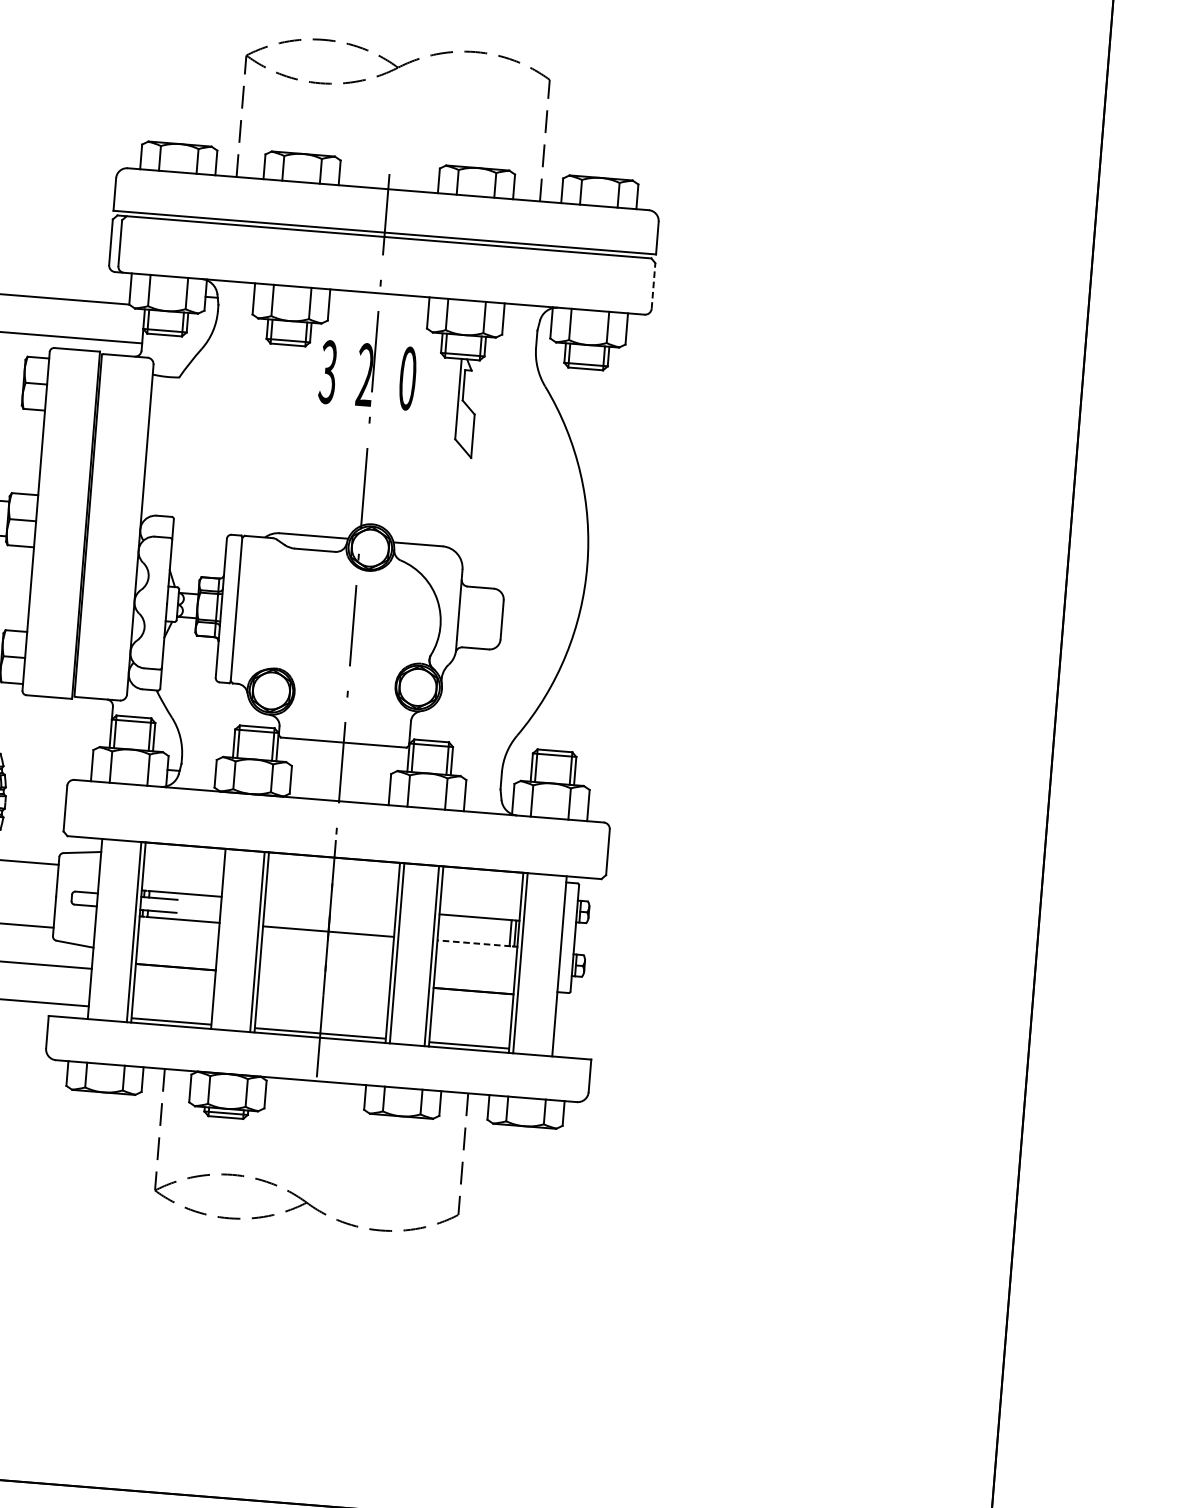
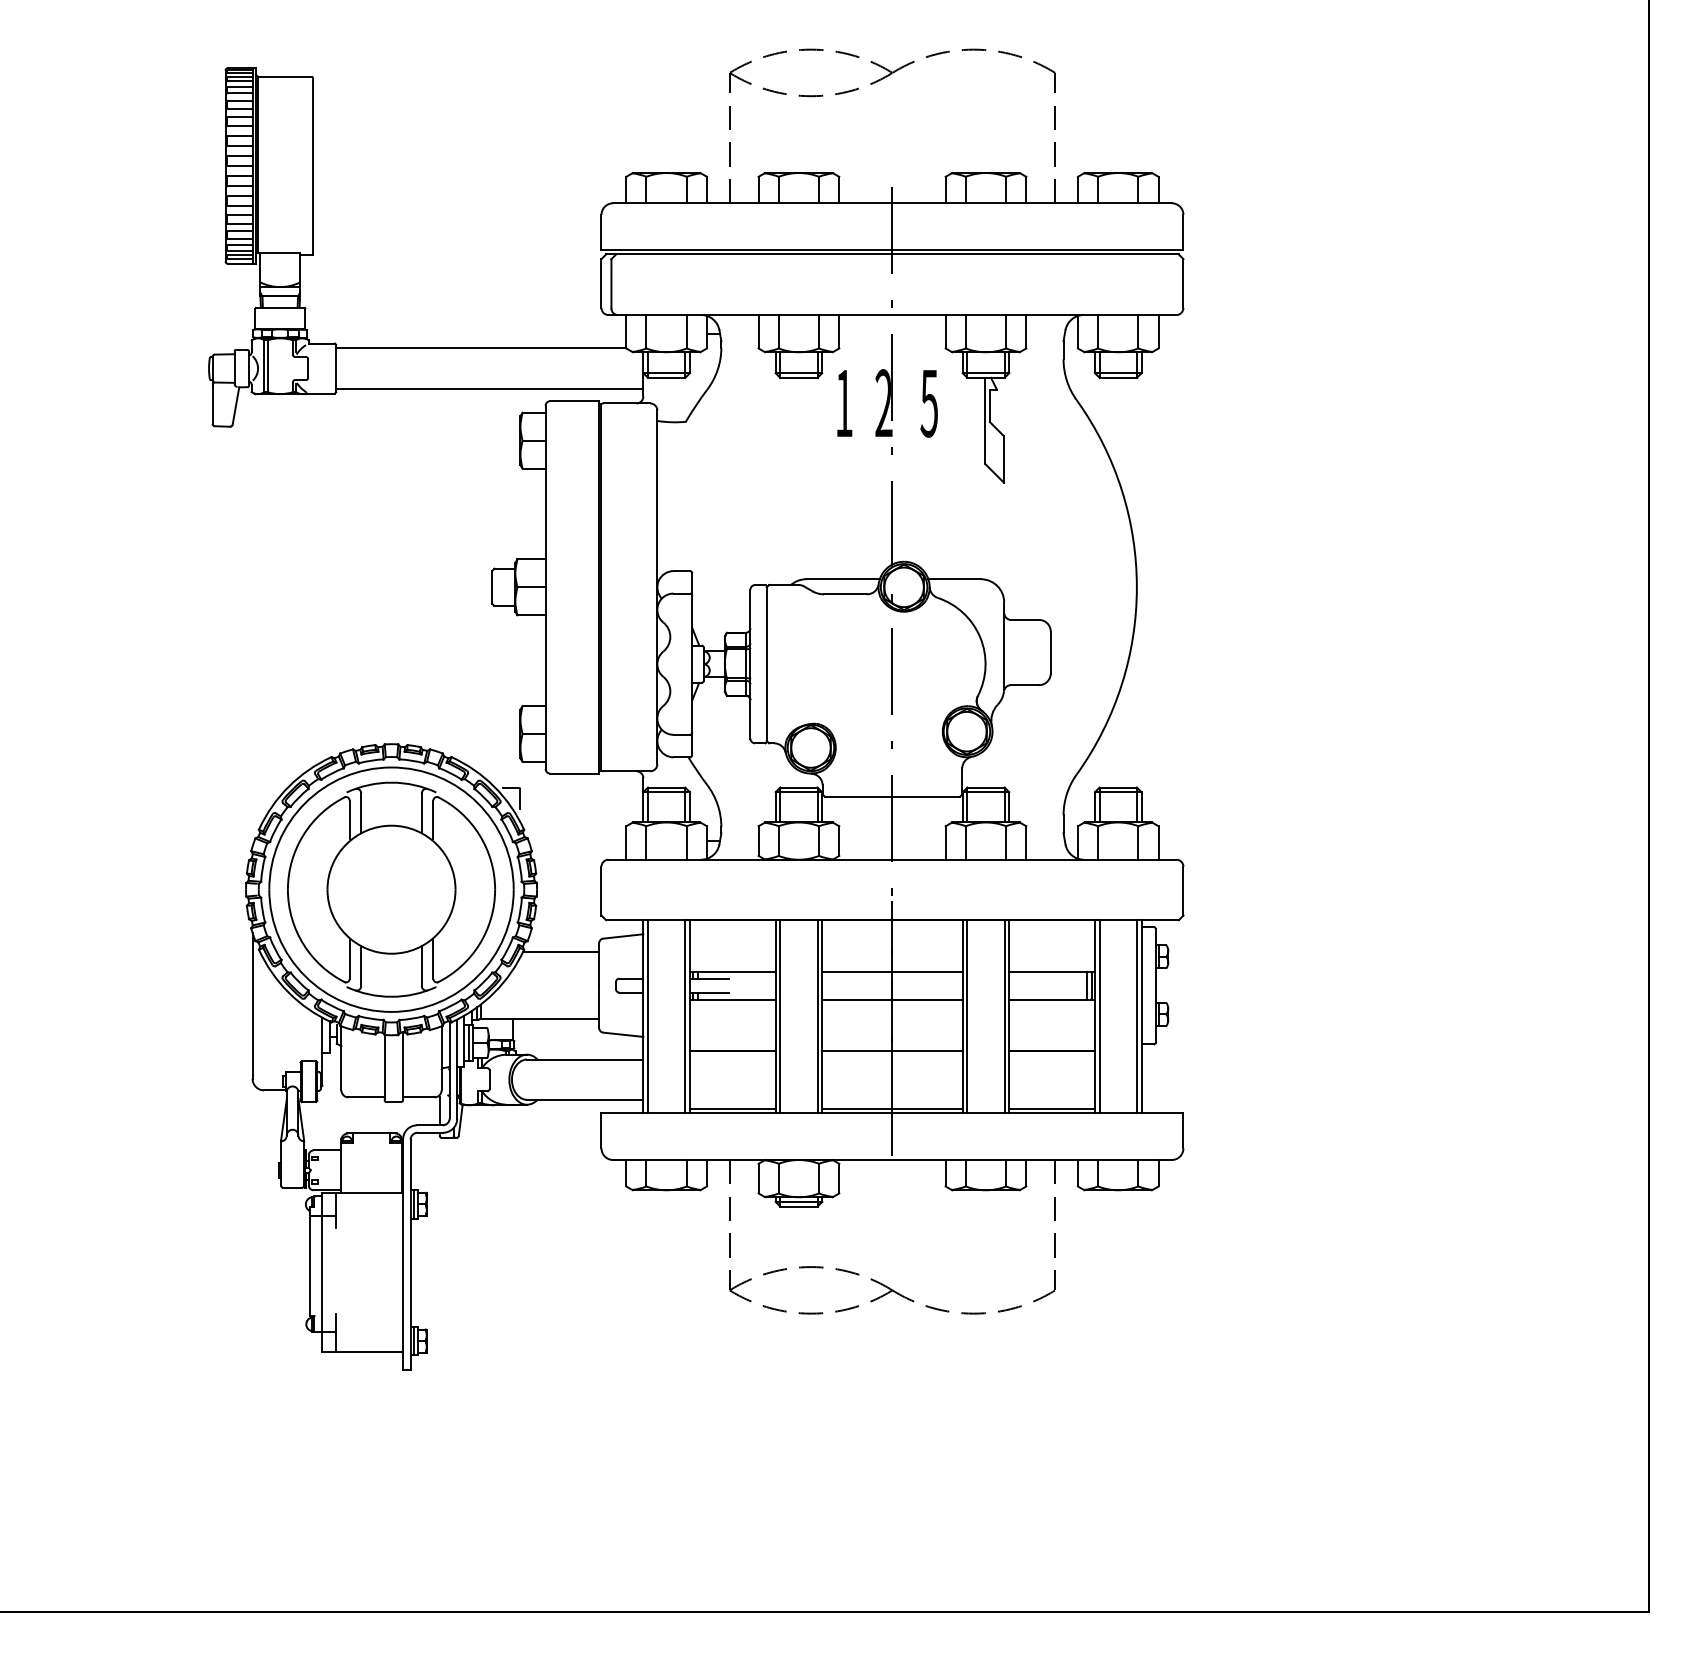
line: (653, 285) -> (1183, 283), dashed -> solid
text: (327, 372) -> (843, 403), 3 -> 1
text: (406, 378) -> (928, 403), 0 -> 5
line: (330, 905) -> (892, 971), added
line: (99, 929) -> (648, 1016), added
line: (222, 938) -> (780, 1016), added
line: (474, 943) -> (1048, 999), dashed -> solid
line: (554, 965) -> (1136, 1016), added
line: (324, 979) -> (892, 1050), added

